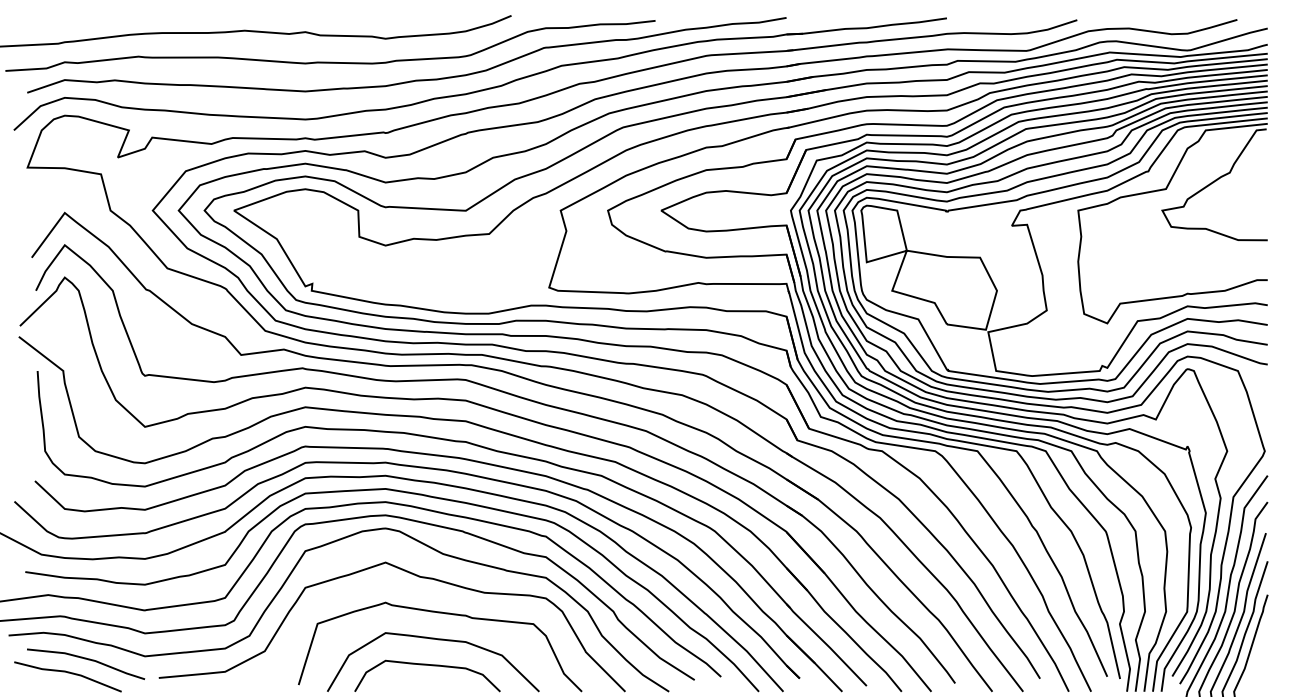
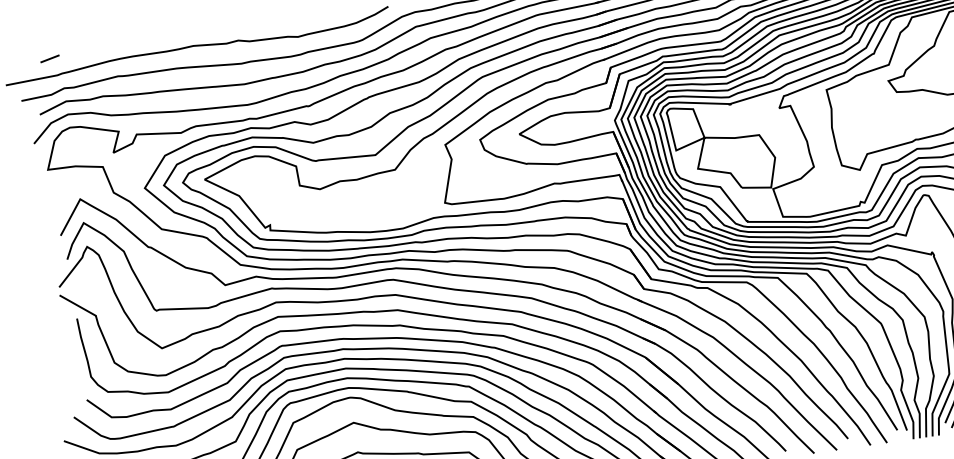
line: (51, 20) -> (50, 58), added

